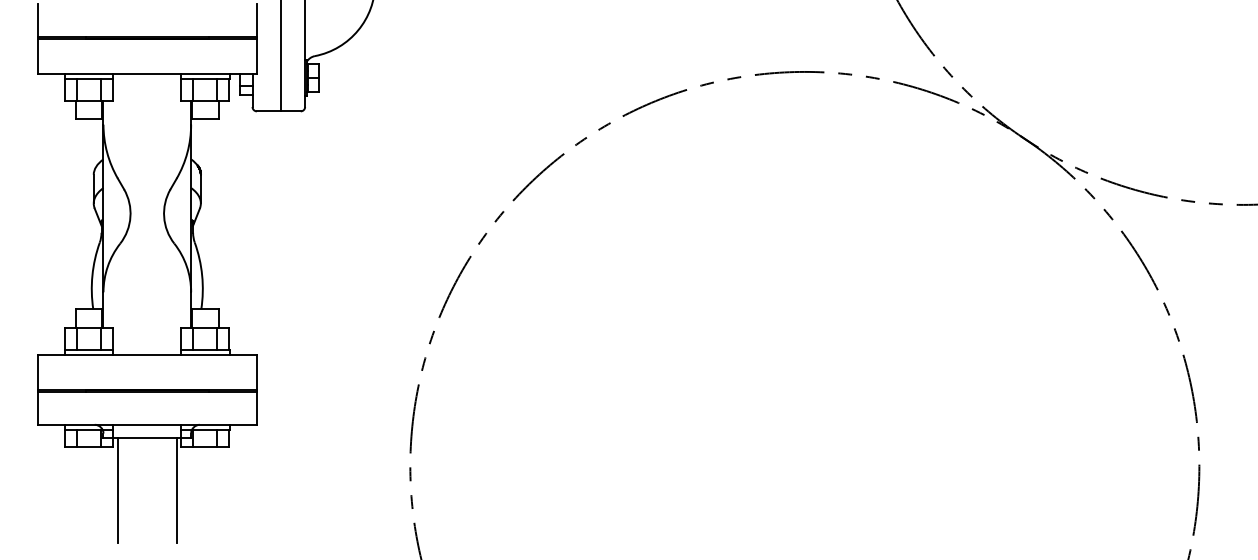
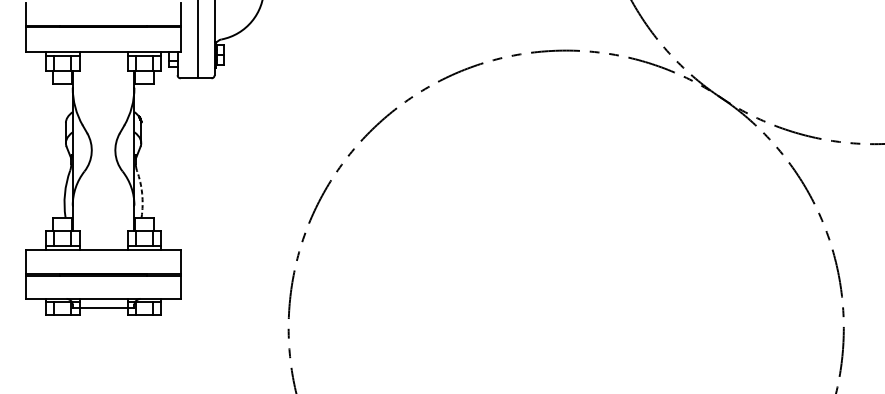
arc: (202, 275) -> (142, 193), solid -> dashed
line: (117, 490) -> (82, 345), removed
line: (177, 490) -> (124, 345), removed

